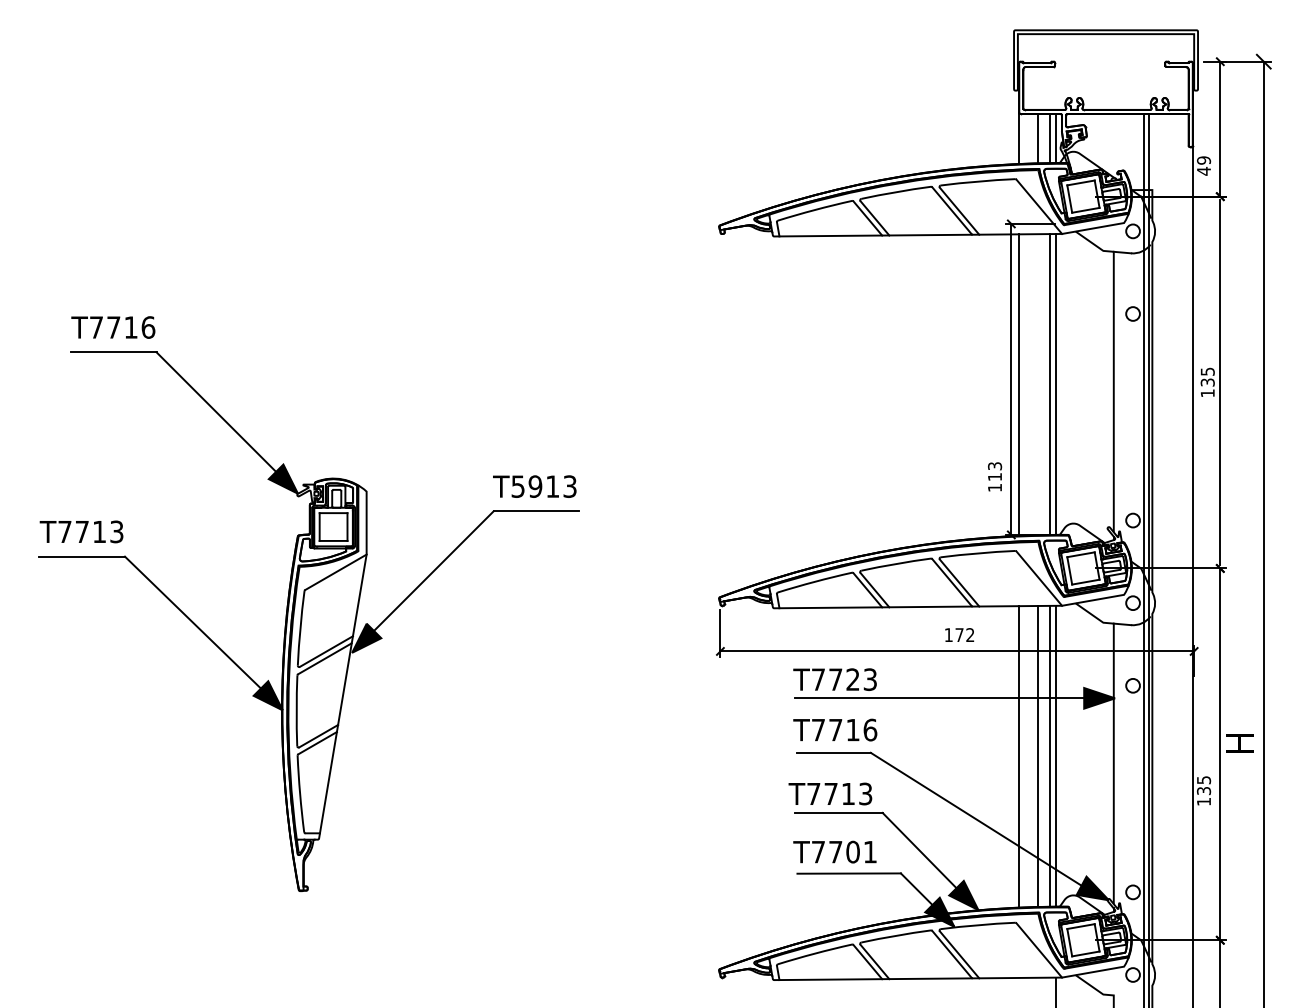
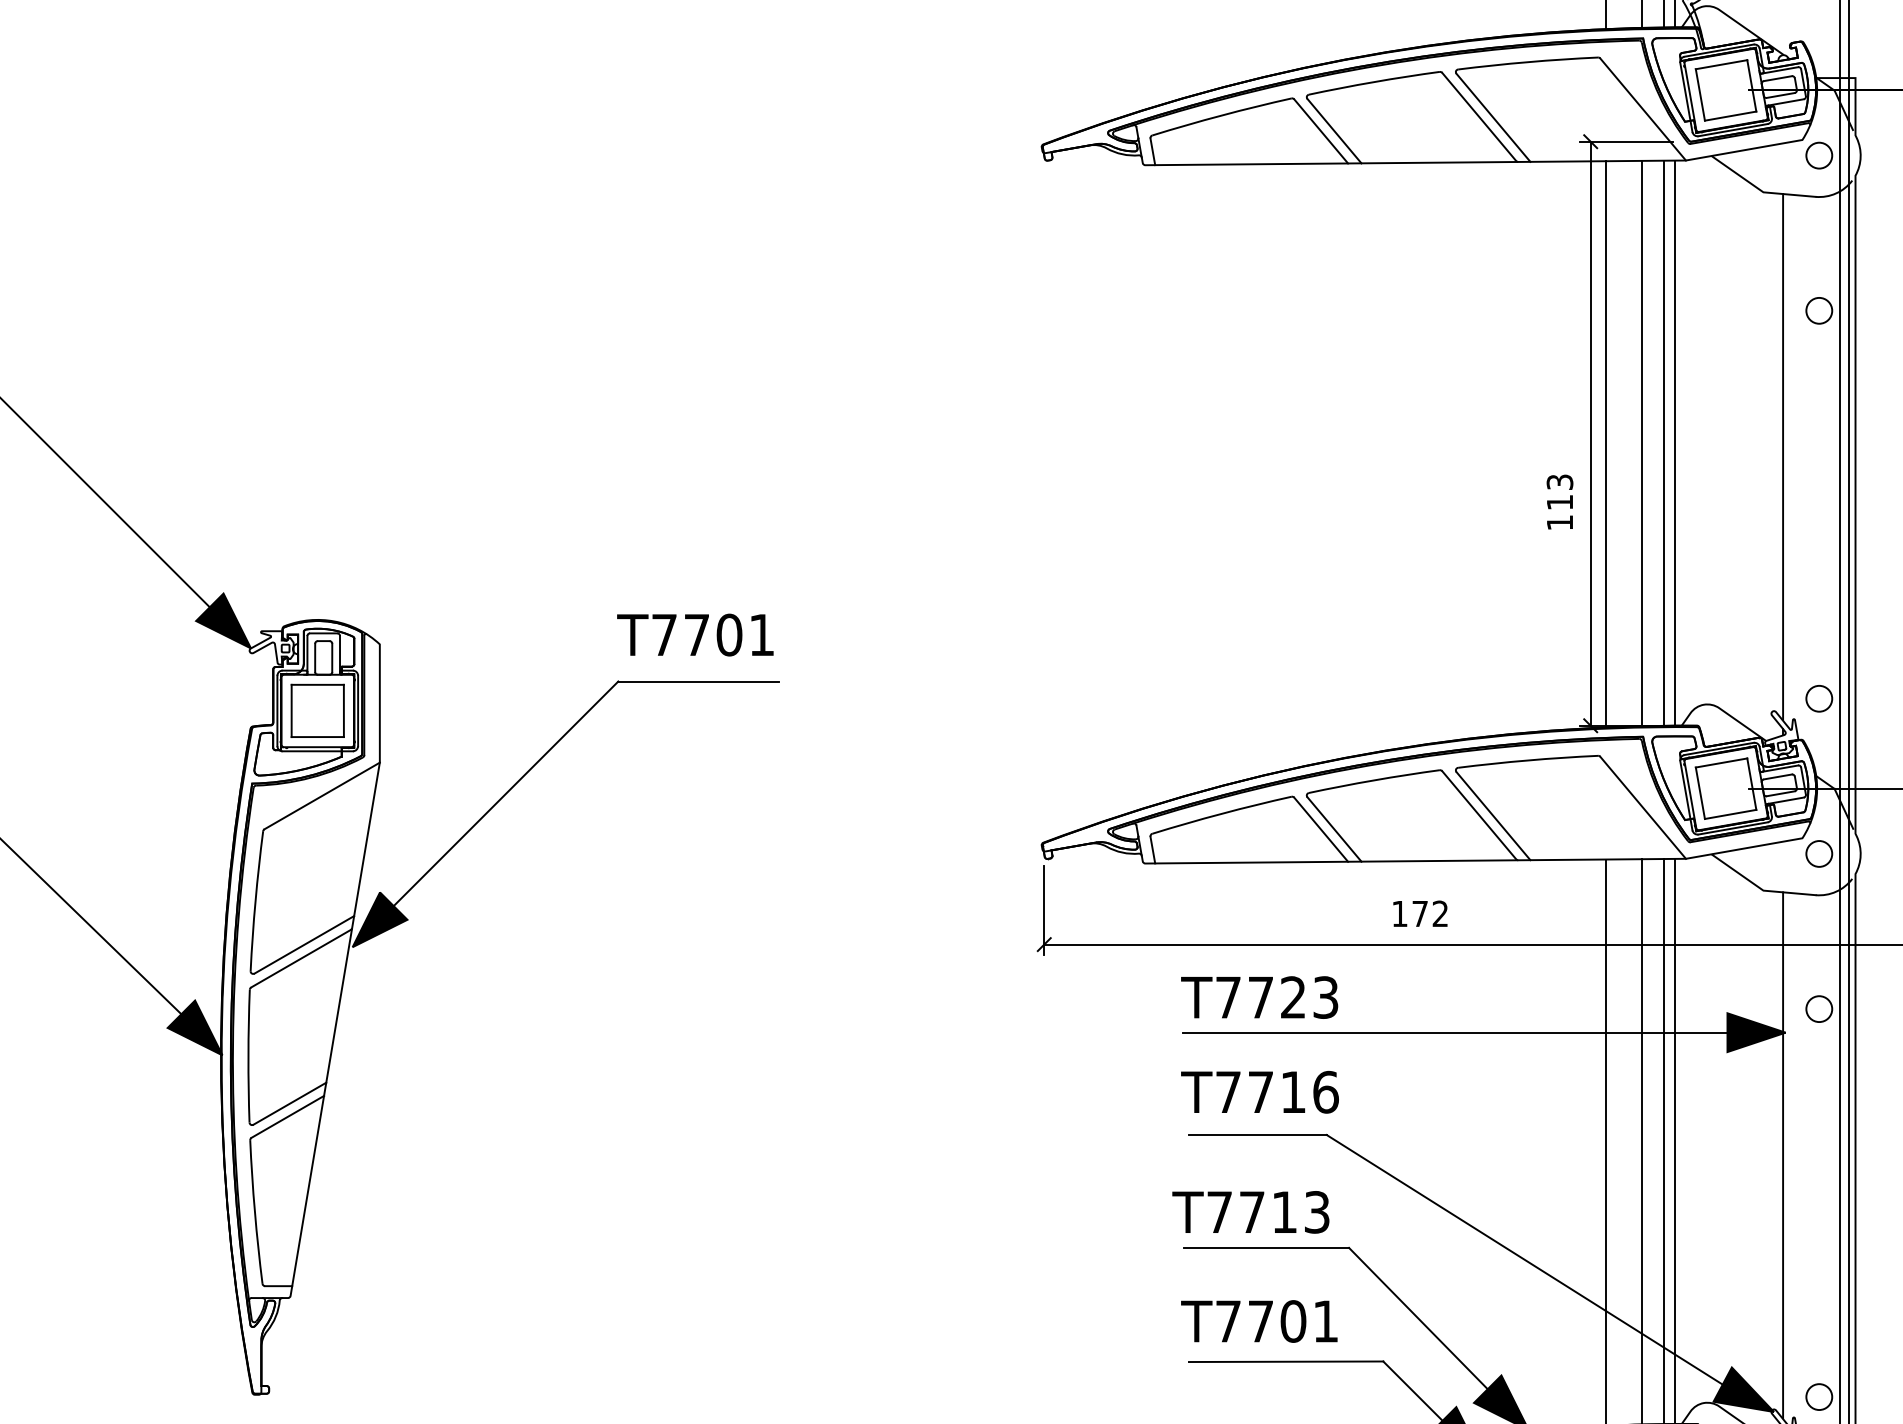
line: (1038, 384) -> (1641, 443), added
text: (995, 476) -> (1560, 501), moved
text: (543, 486) -> (712, 634), T5913 -> T7701
text: (959, 634) -> (1420, 912), moved

